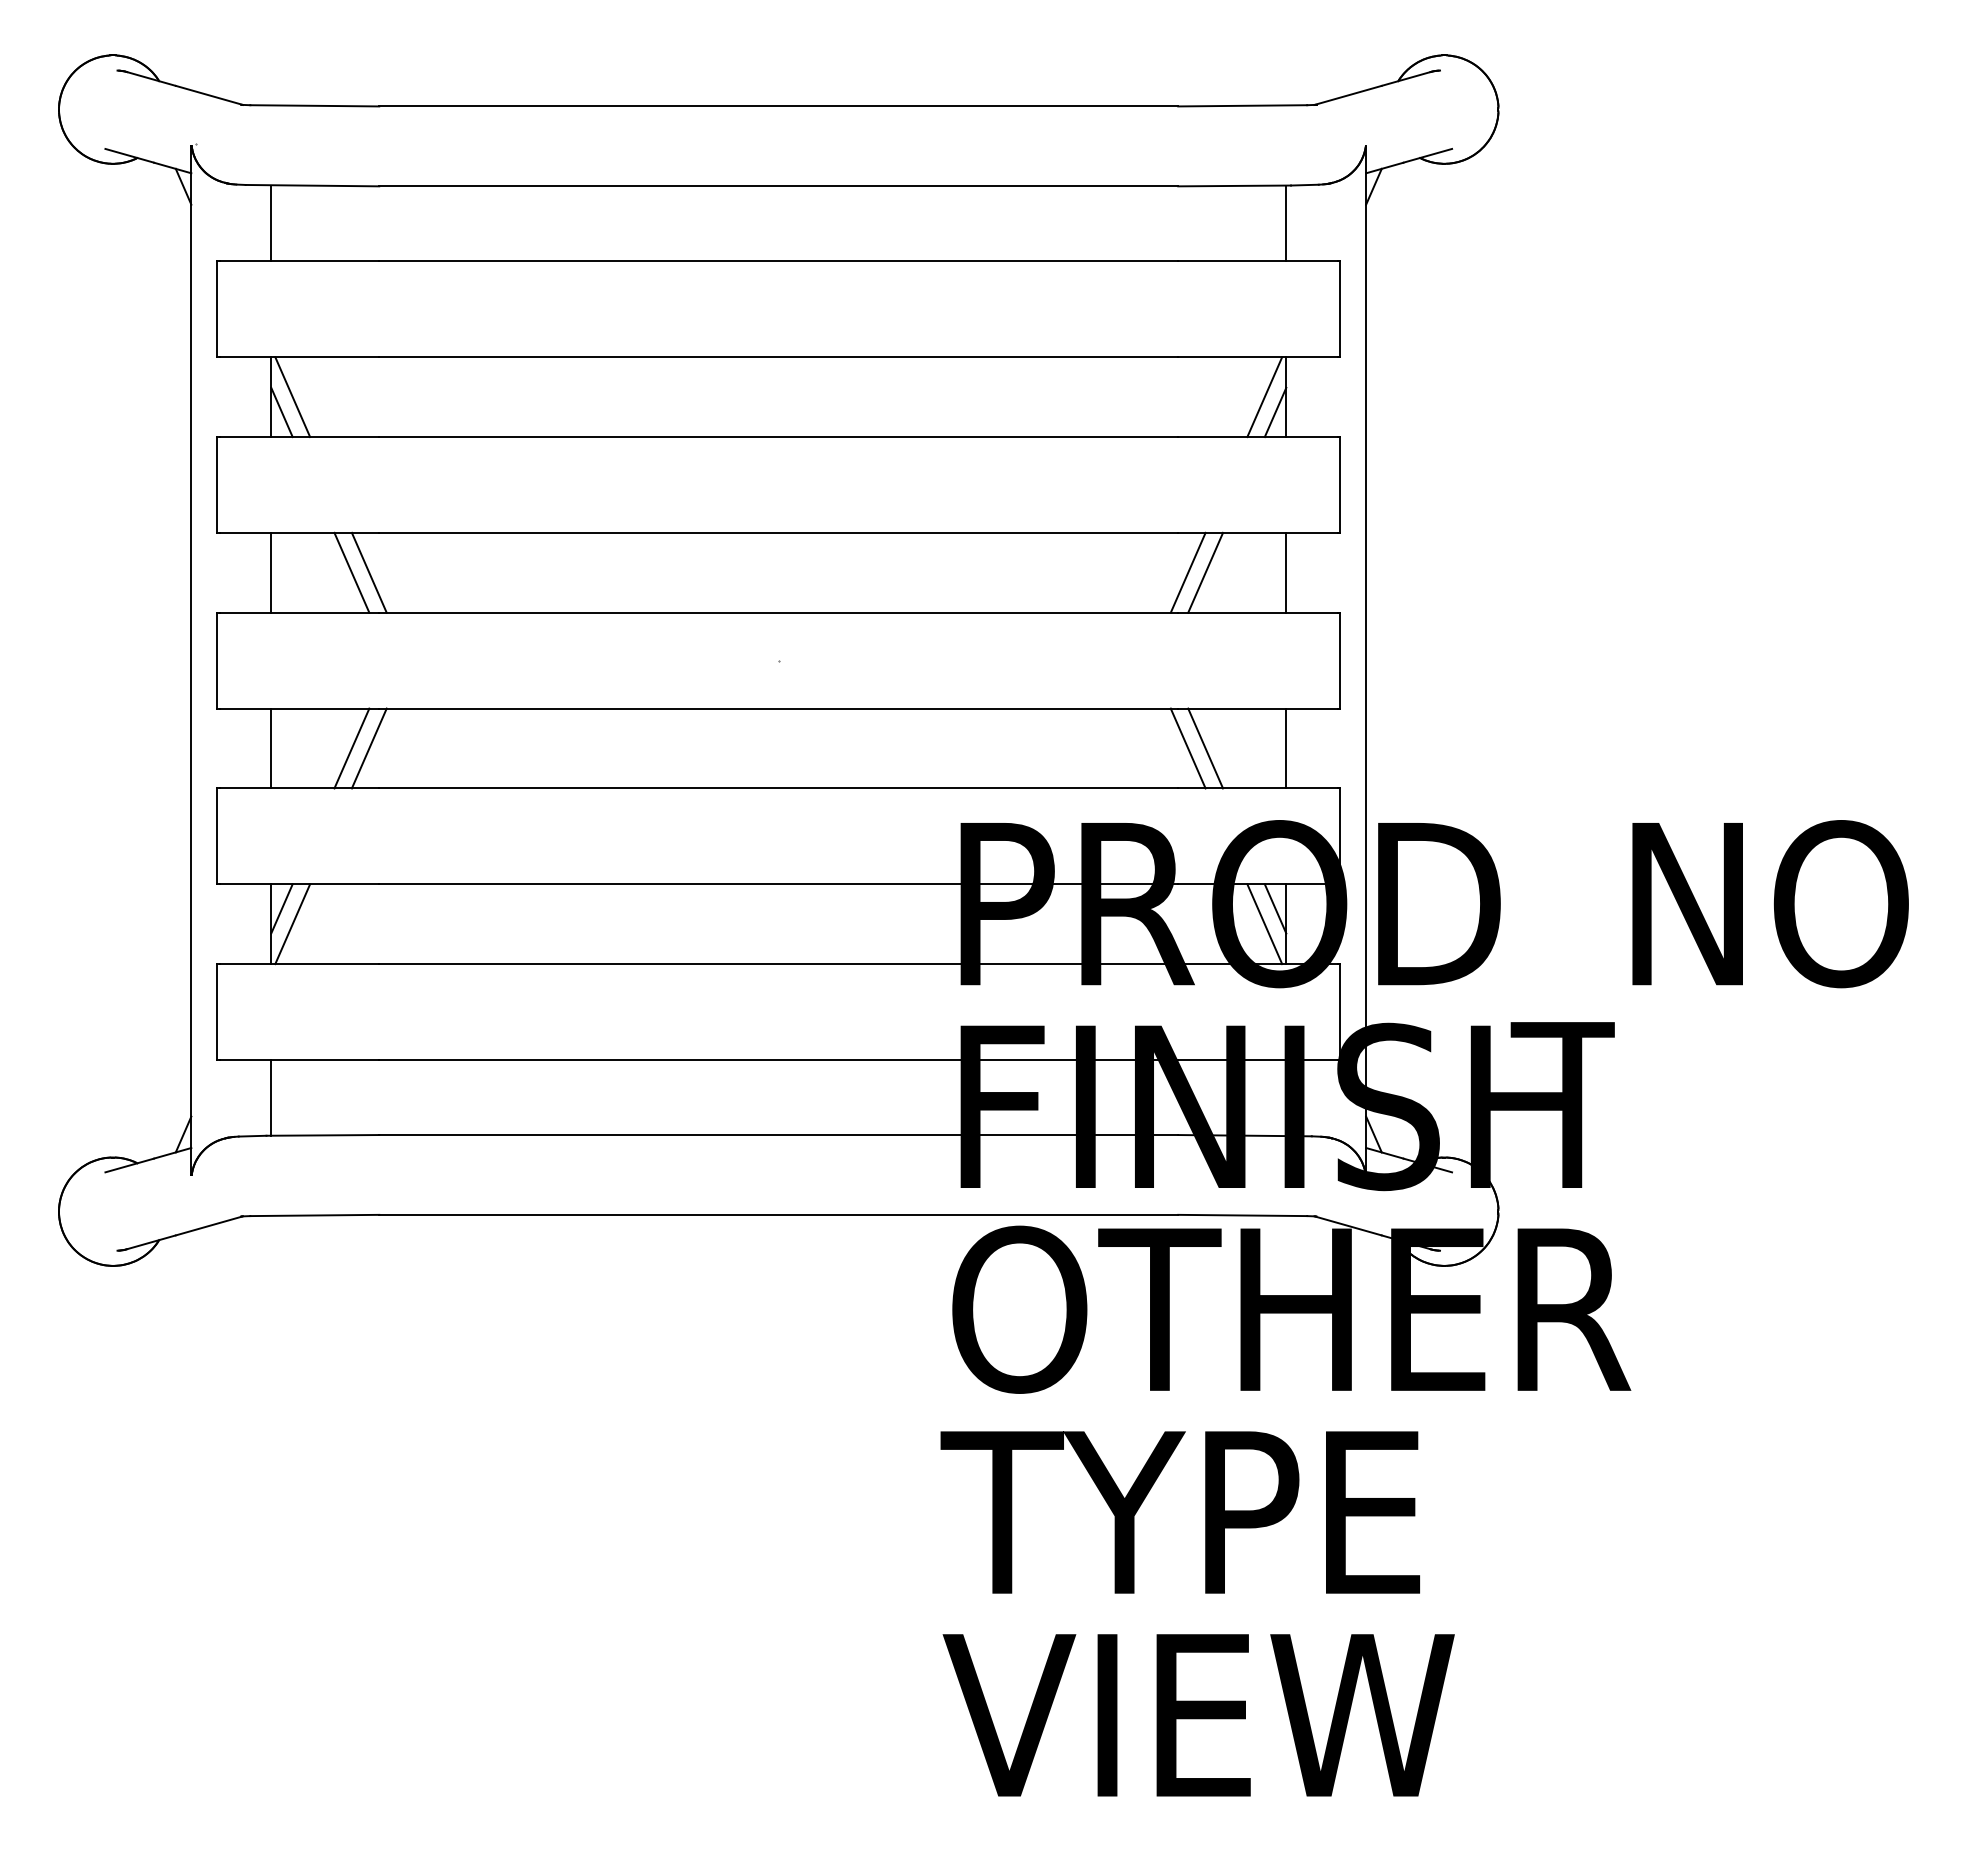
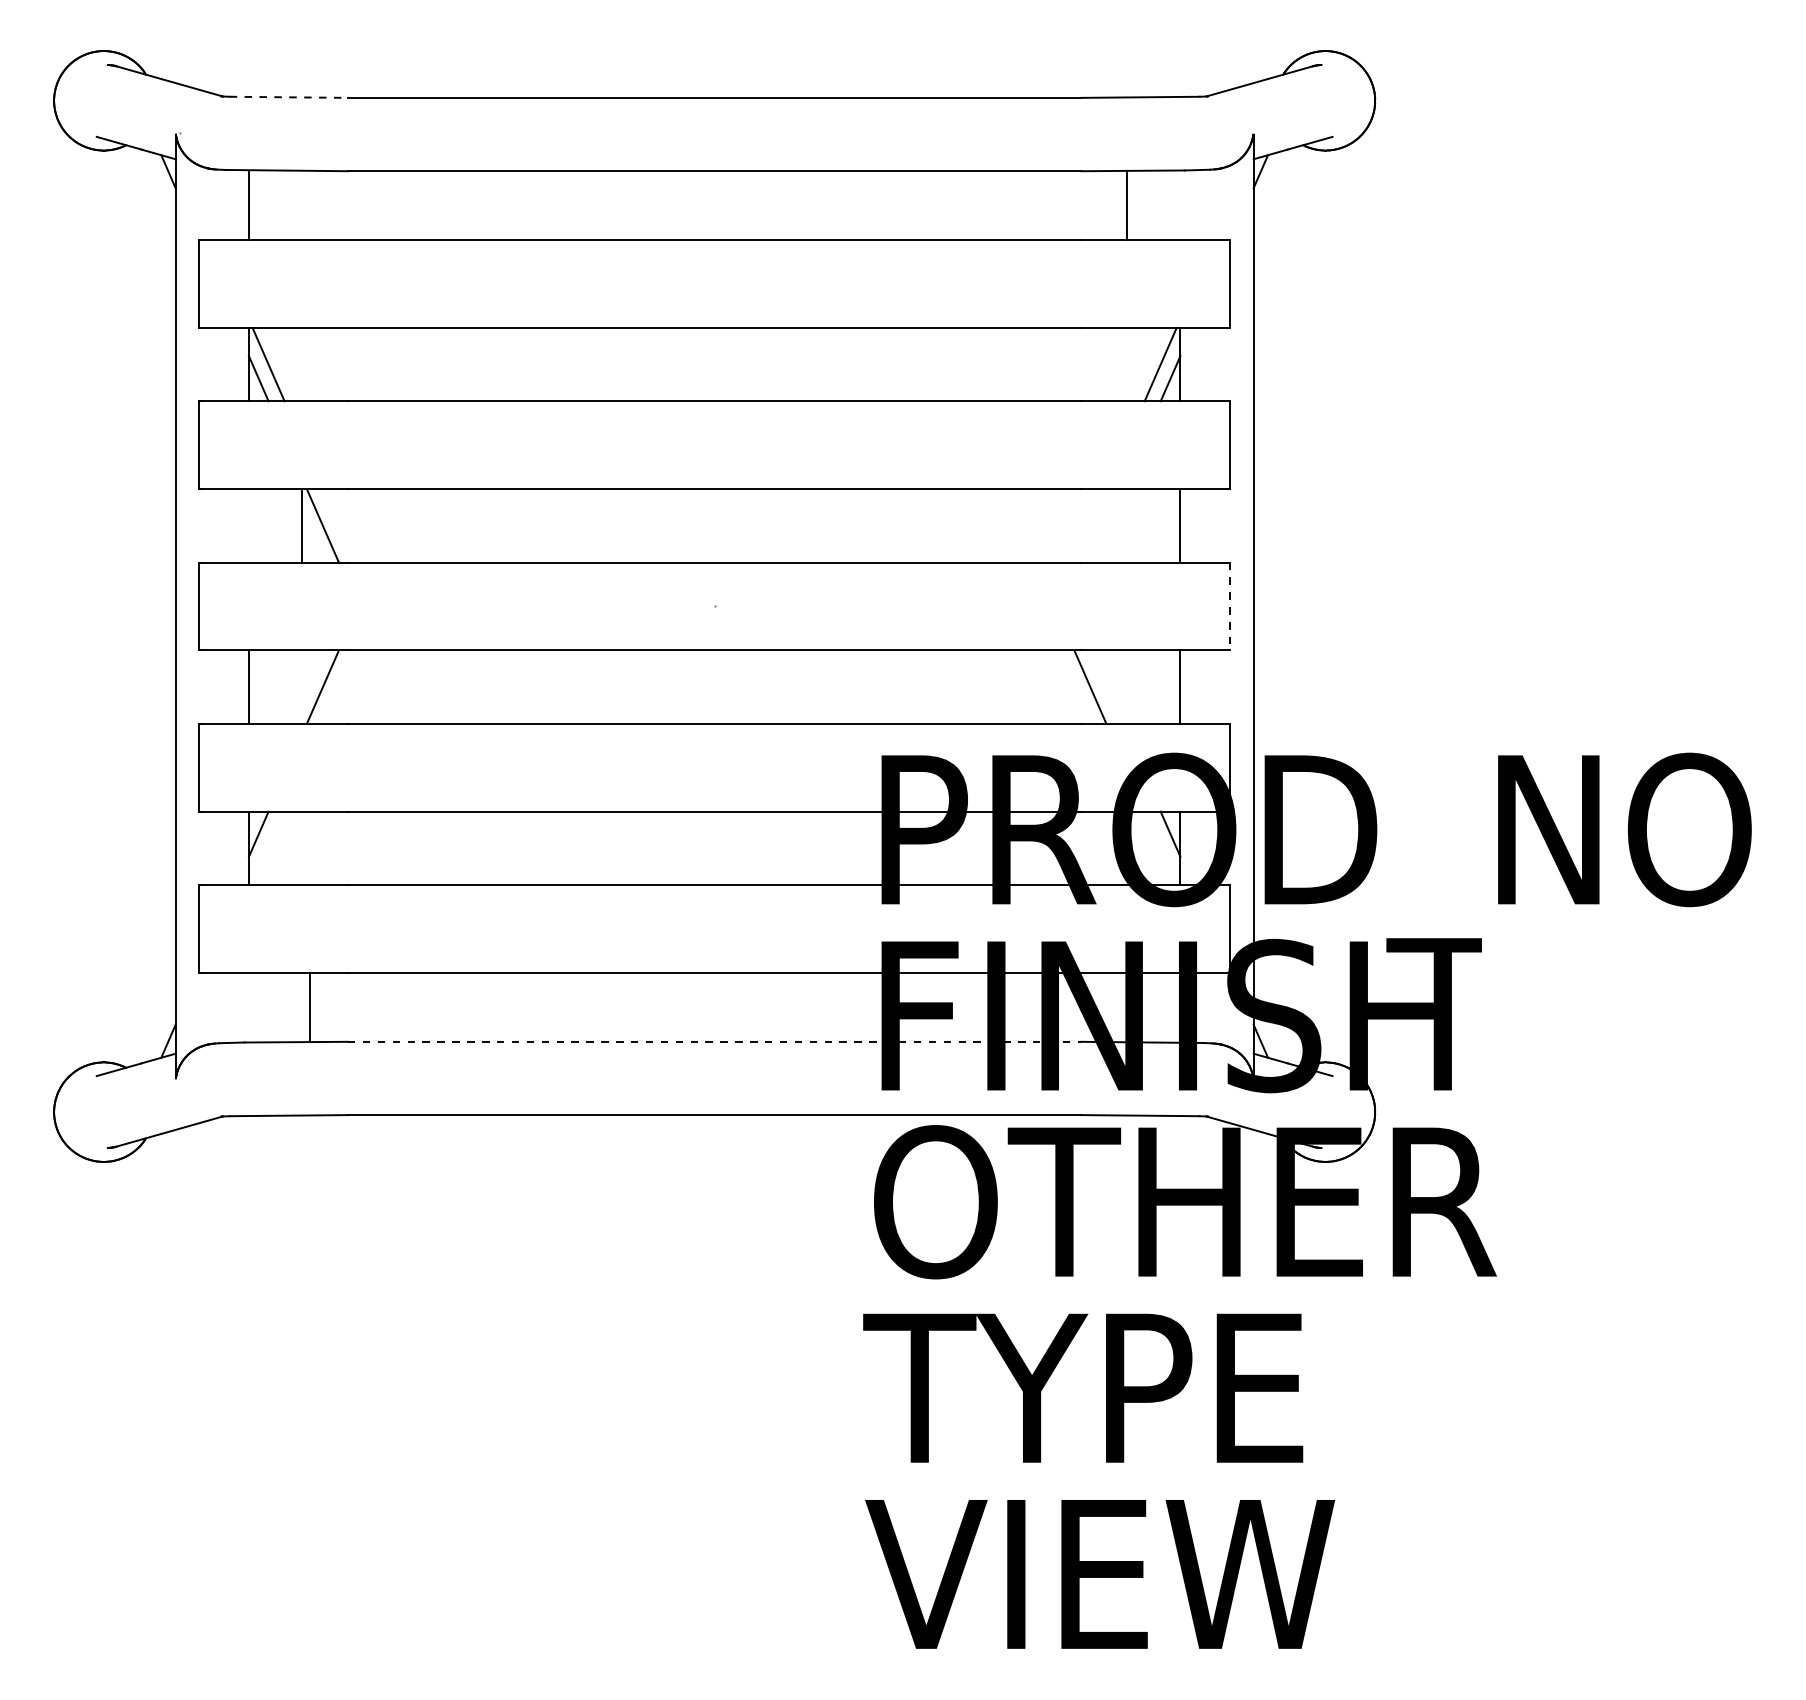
line: (315, 105) -> (289, 97), solid -> dashed
line: (1286, 223) -> (1127, 205), moved
line: (271, 572) -> (302, 525), moved
line: (368, 572) -> (338, 525), removed
line: (1187, 572) -> (1089, 525), removed
line: (1205, 572) -> (1106, 525), removed
line: (1340, 660) -> (1230, 606), solid -> dashed
line: (368, 748) -> (338, 687), removed
line: (1205, 748) -> (1106, 687), removed
line: (292, 924) -> (268, 848), removed
line: (1264, 924) -> (1160, 848), removed
line: (271, 1097) -> (310, 1007), moved
line: (779, 1135) -> (715, 1042), solid -> dashed

